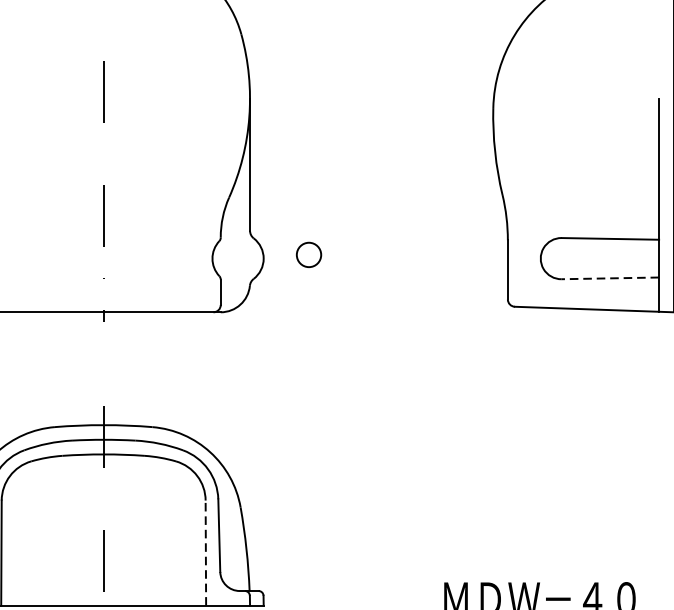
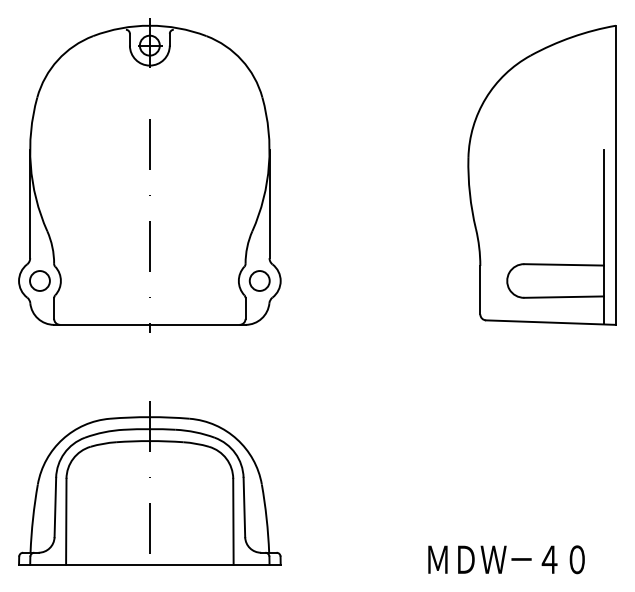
circle: (308, 254) -> (259, 280), moved
line: (610, 278) -> (564, 297), dashed -> solid
line: (205, 552) -> (233, 521), dashed -> solid

